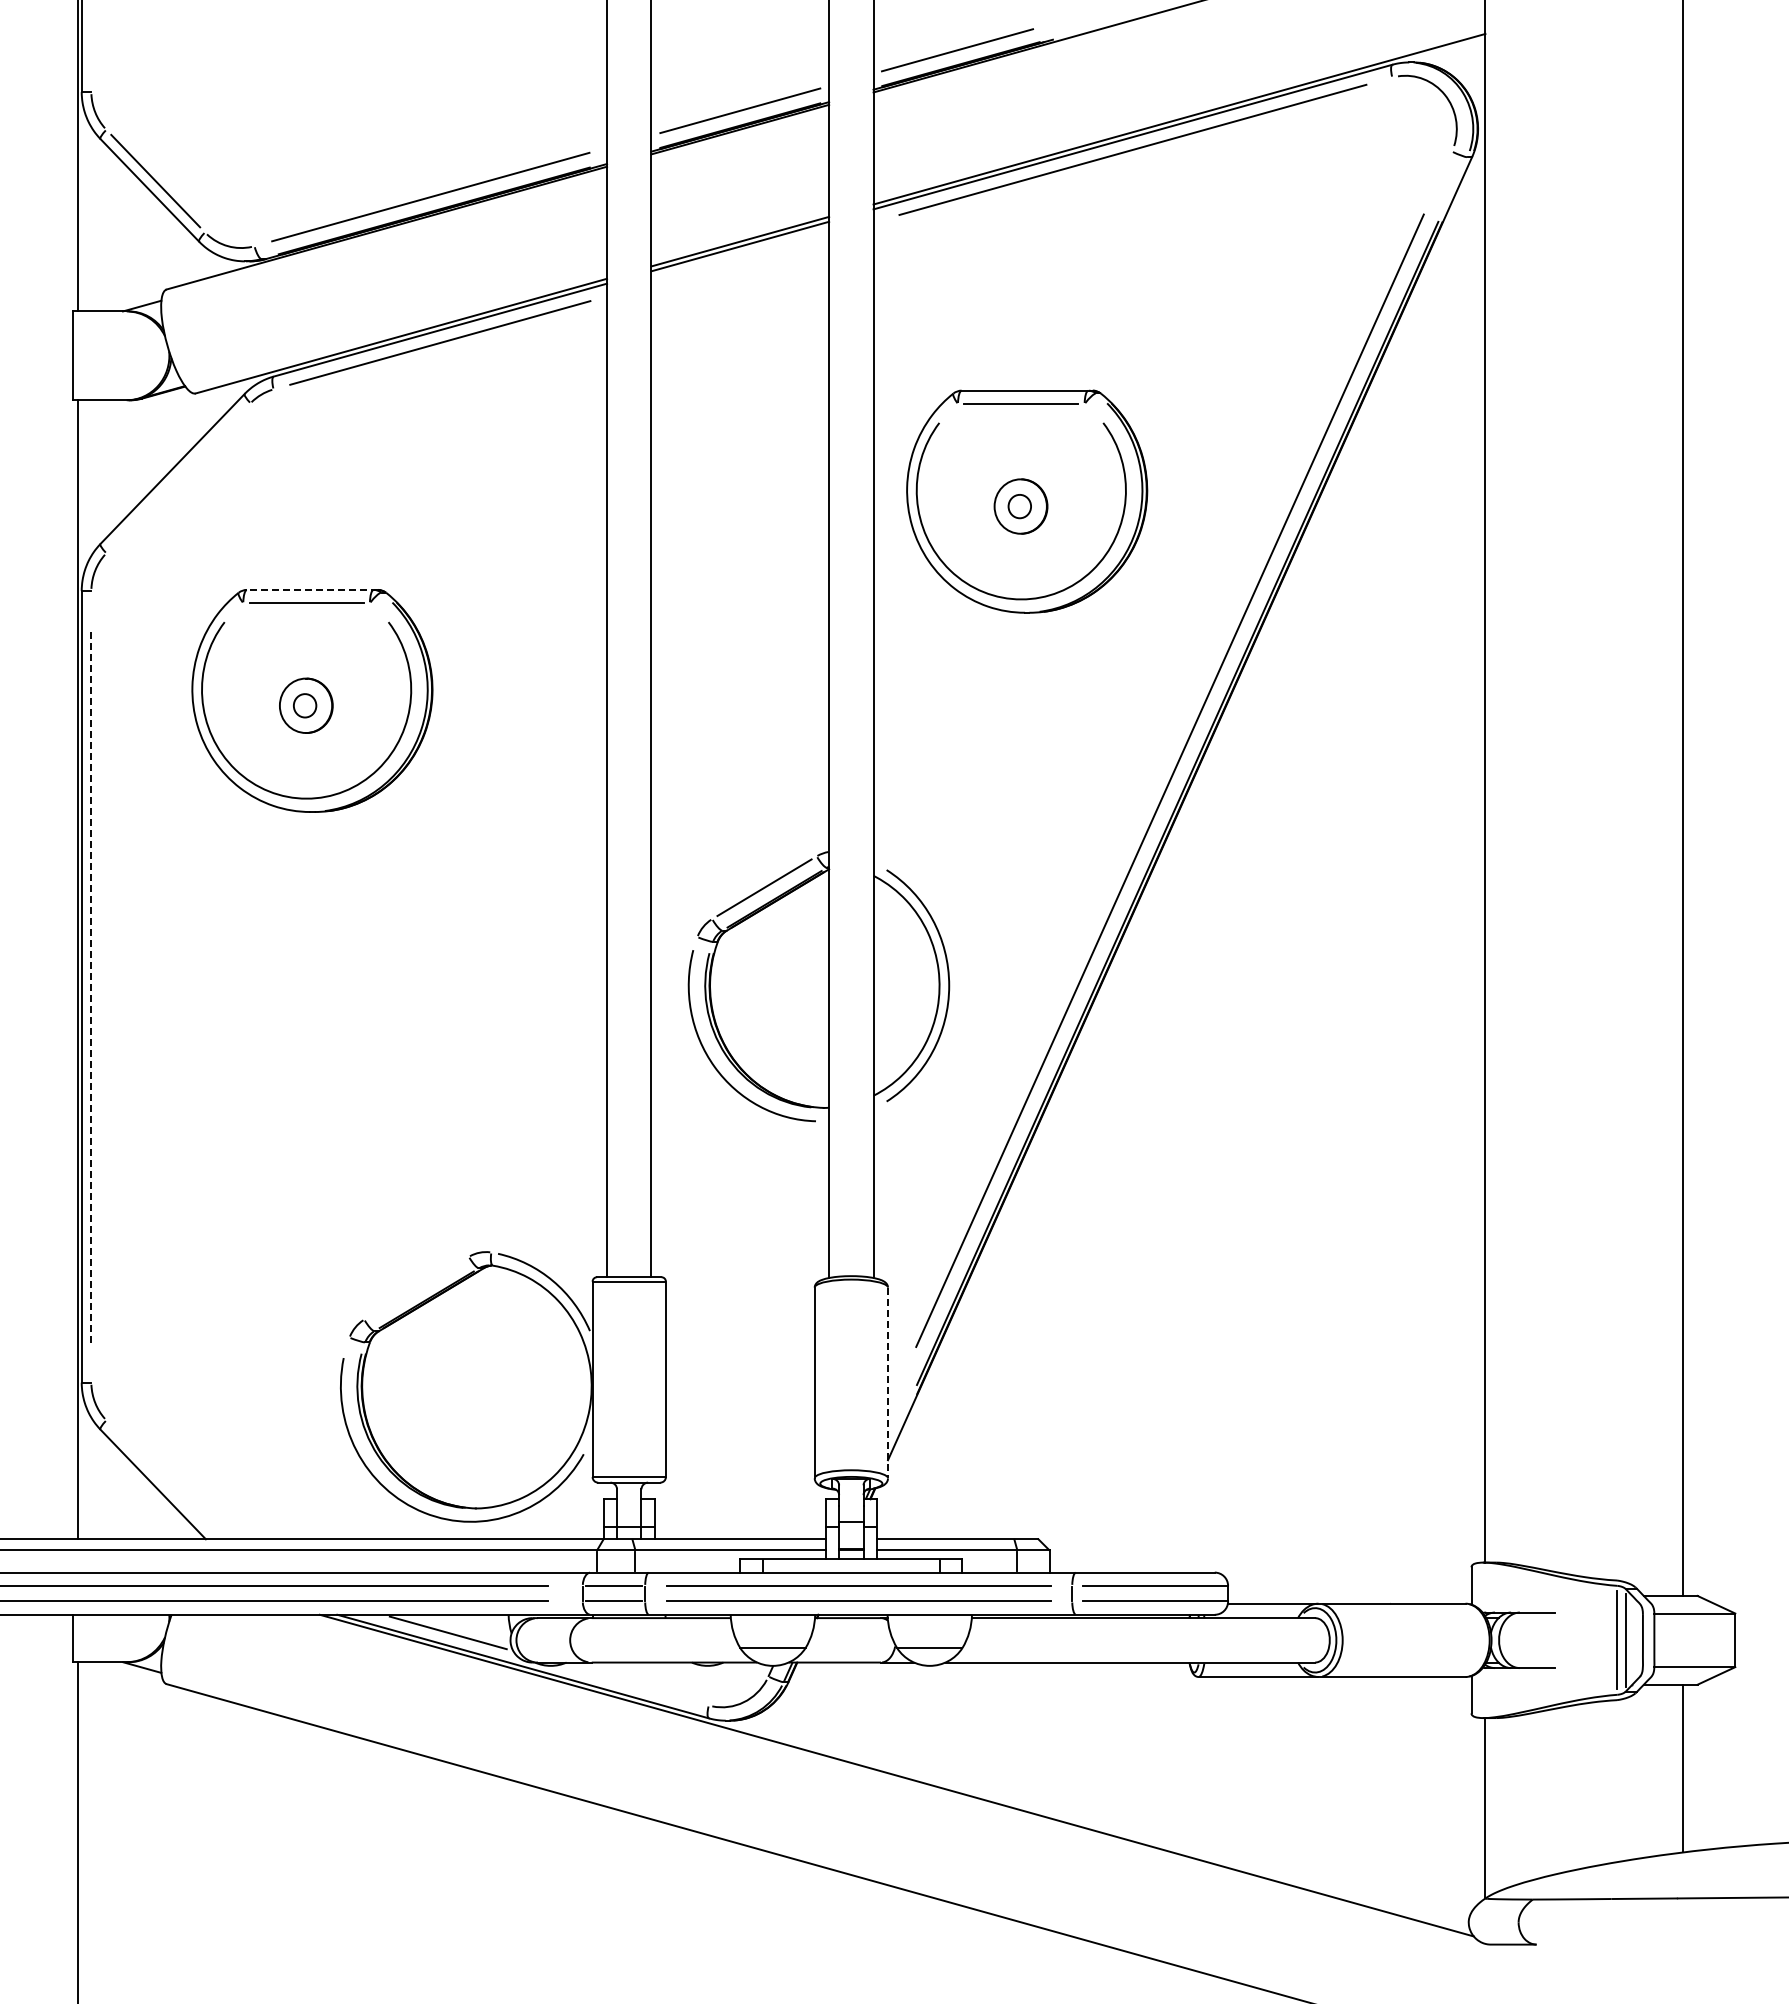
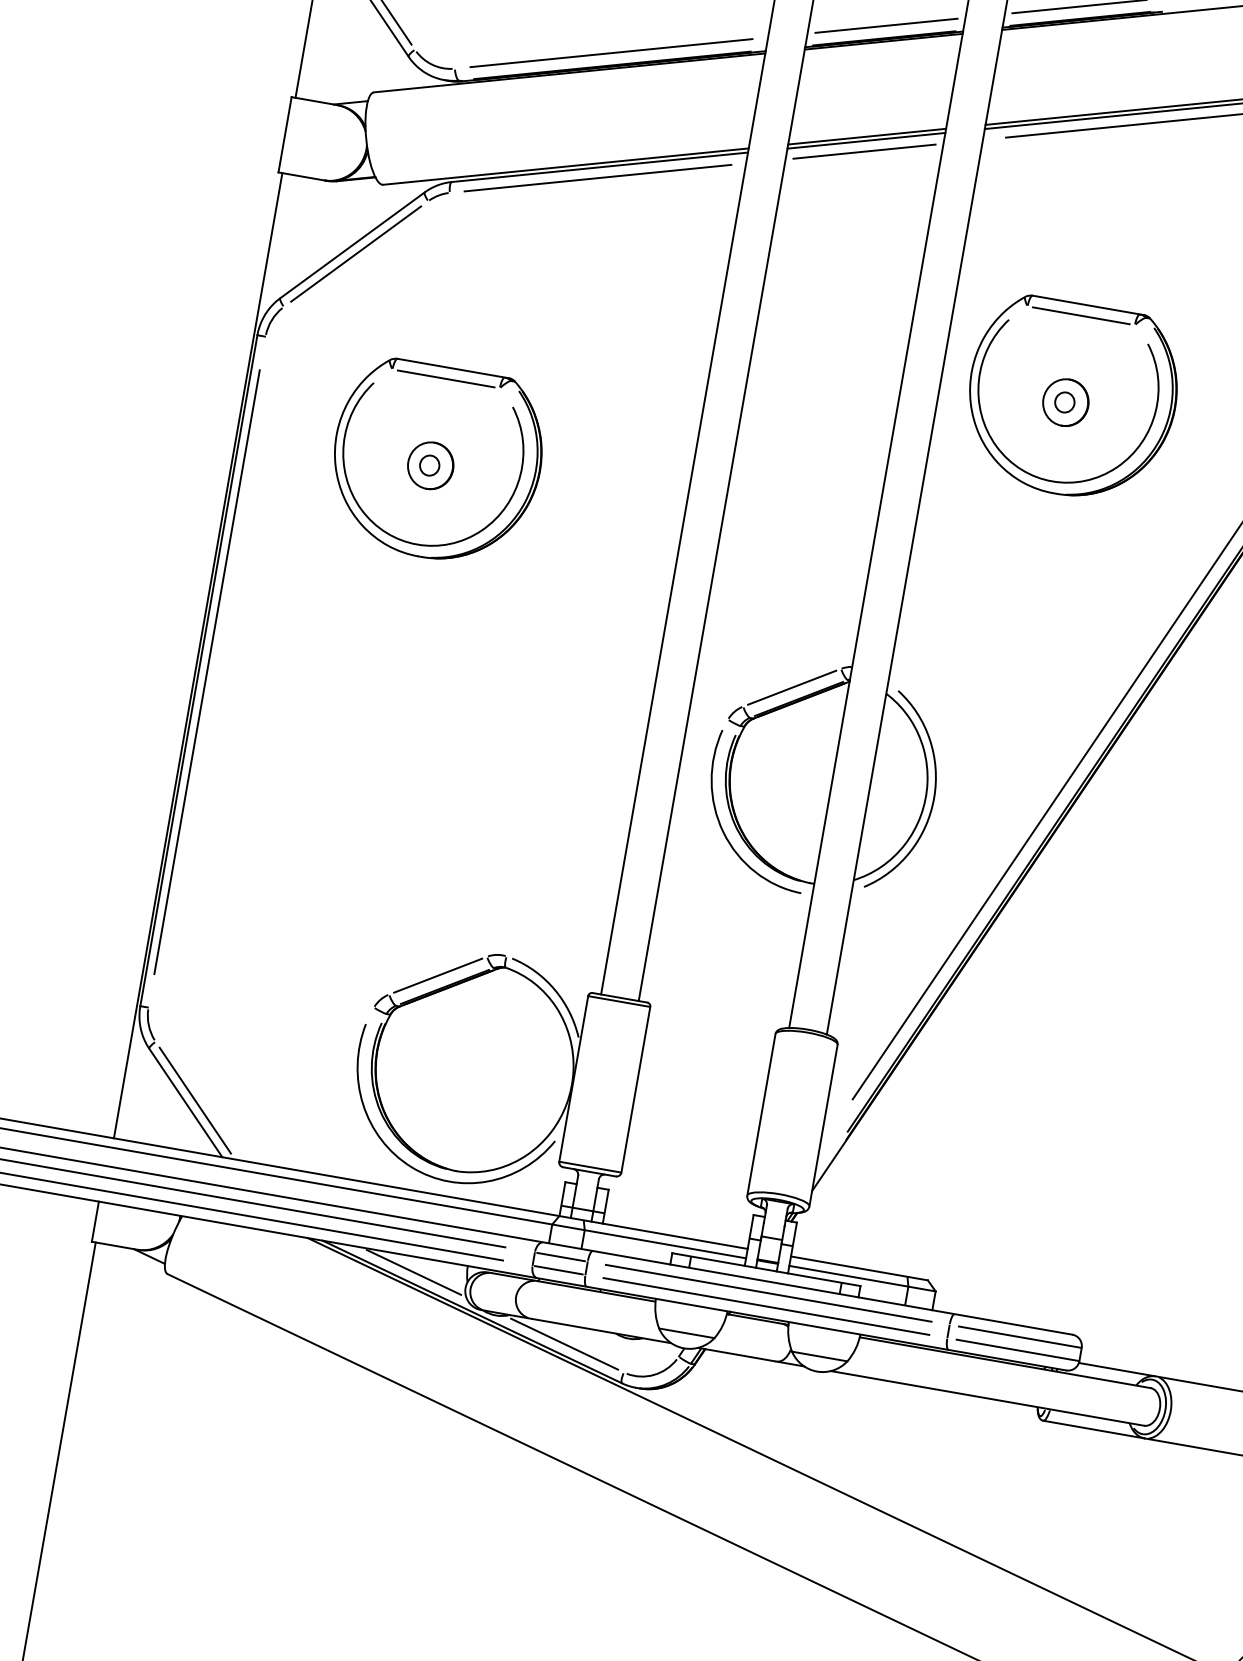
line: (740, 259) -> (864, 151), added
line: (178, 477) -> (356, 253), added
line: (311, 589) -> (452, 368), dashed -> solid
line: (91, 986) -> (207, 671), dashed -> solid
line: (416, 1287) -> (438, 975), added
line: (888, 1383) -> (823, 1126), dashed -> solid
line: (163, 1479) -> (195, 1100), added
line: (634, 1684) -> (564, 1343), added

